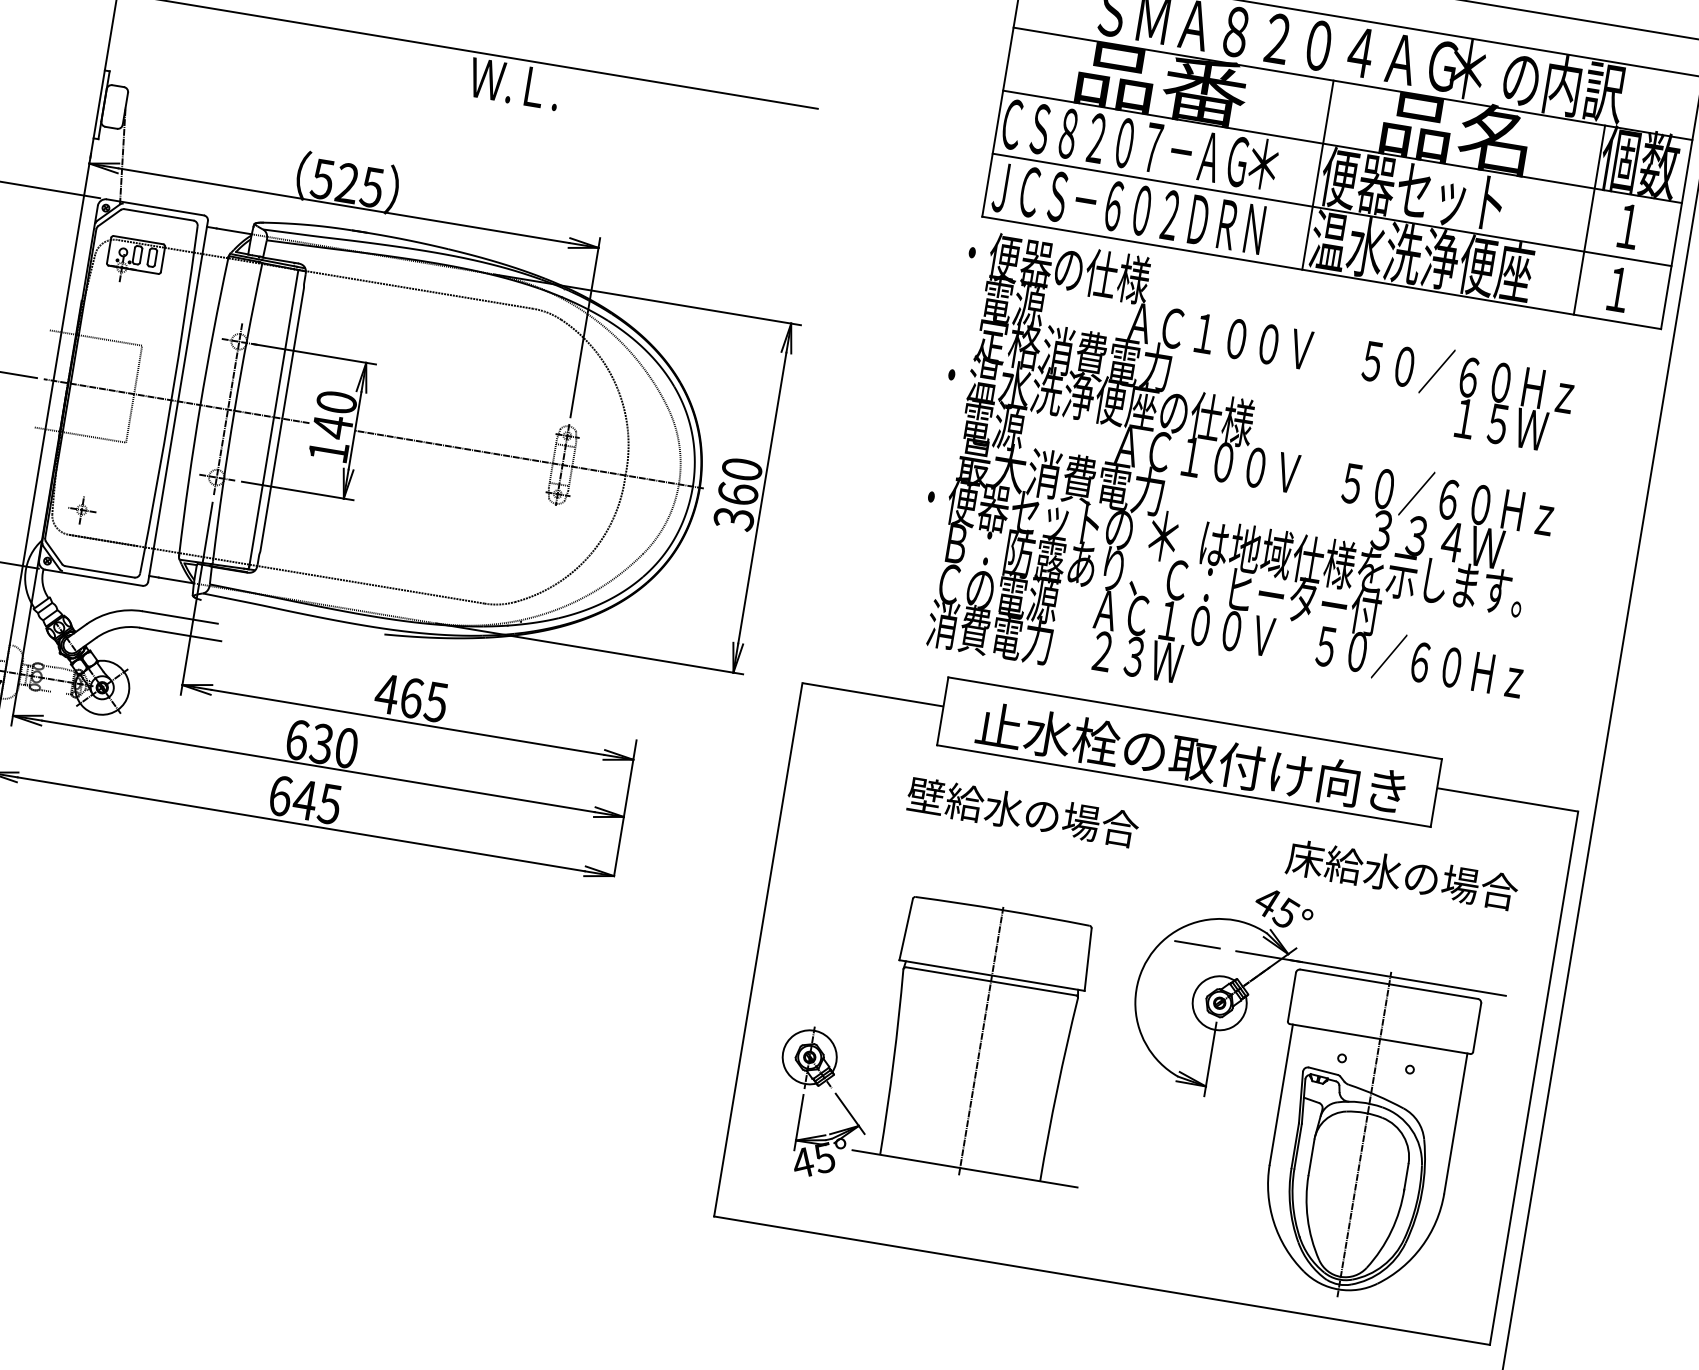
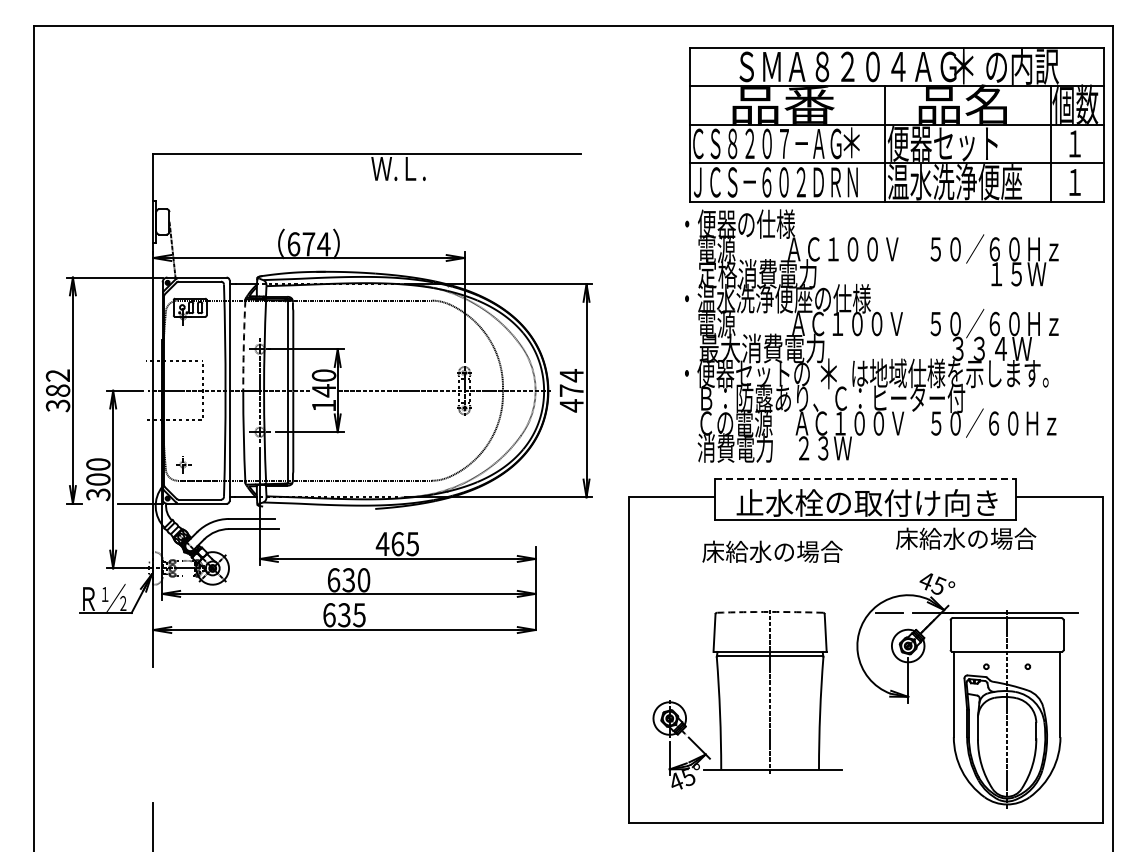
text: (346, 183) -> (308, 244), 525 -> 674
arc: (213, 331) -> (243, 345), solid -> dashed
text: (737, 493) -> (571, 390), 360 -> 474
line: (1195, 717) -> (865, 478), solid -> dashed
text: (926, 795) -> (713, 551), 壁給水の場合 -> 床給水の場合
text: (305, 800) -> (344, 615), 645 -> 635
text: (1402, 874) -> (966, 538), moved
arc: (1003, 909) -> (770, 611), solid -> dashed

